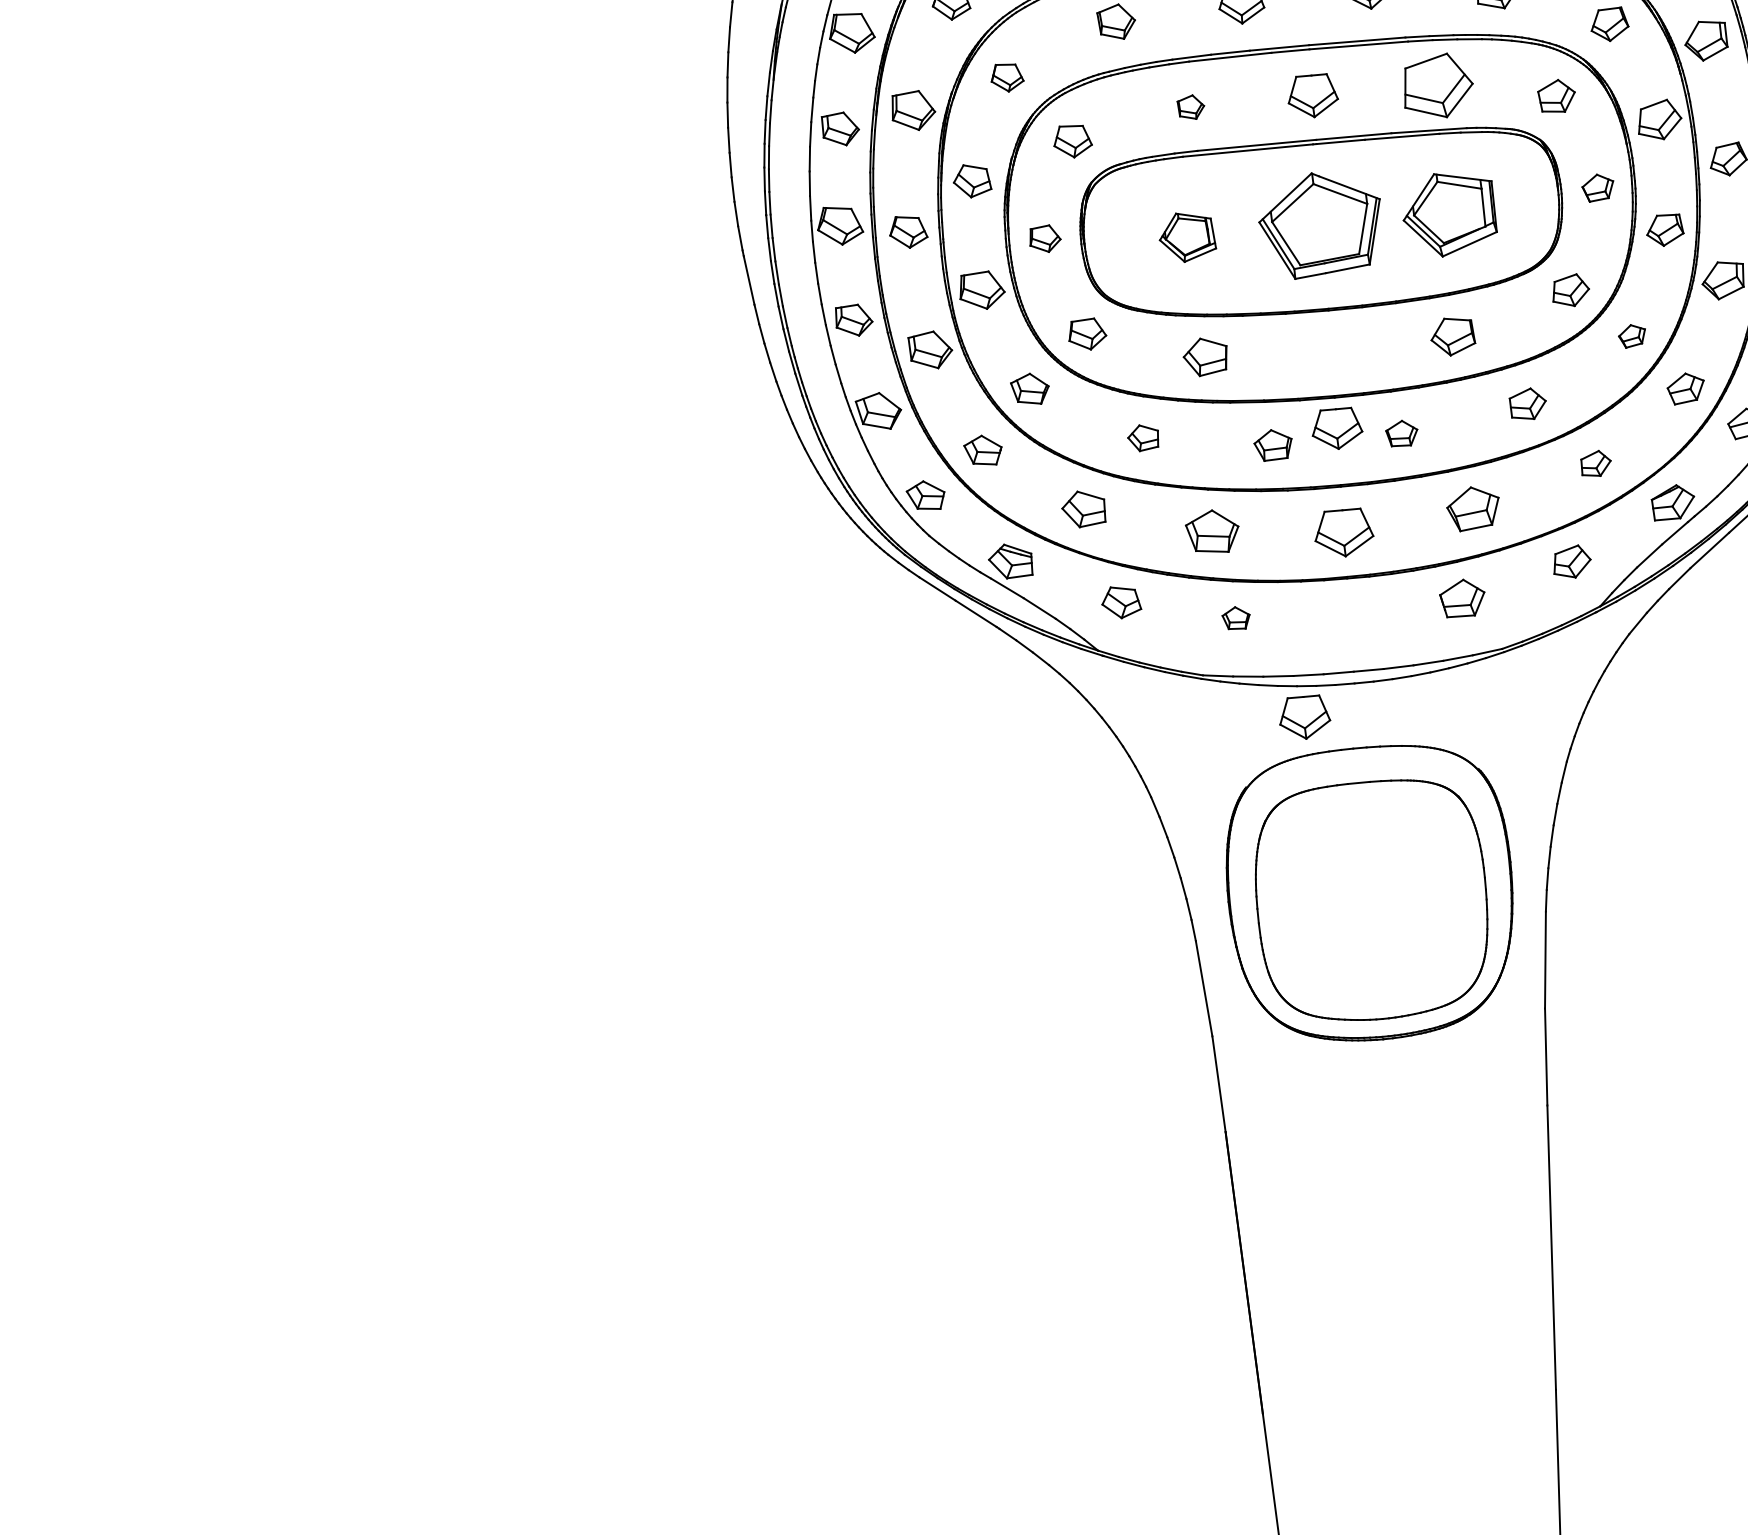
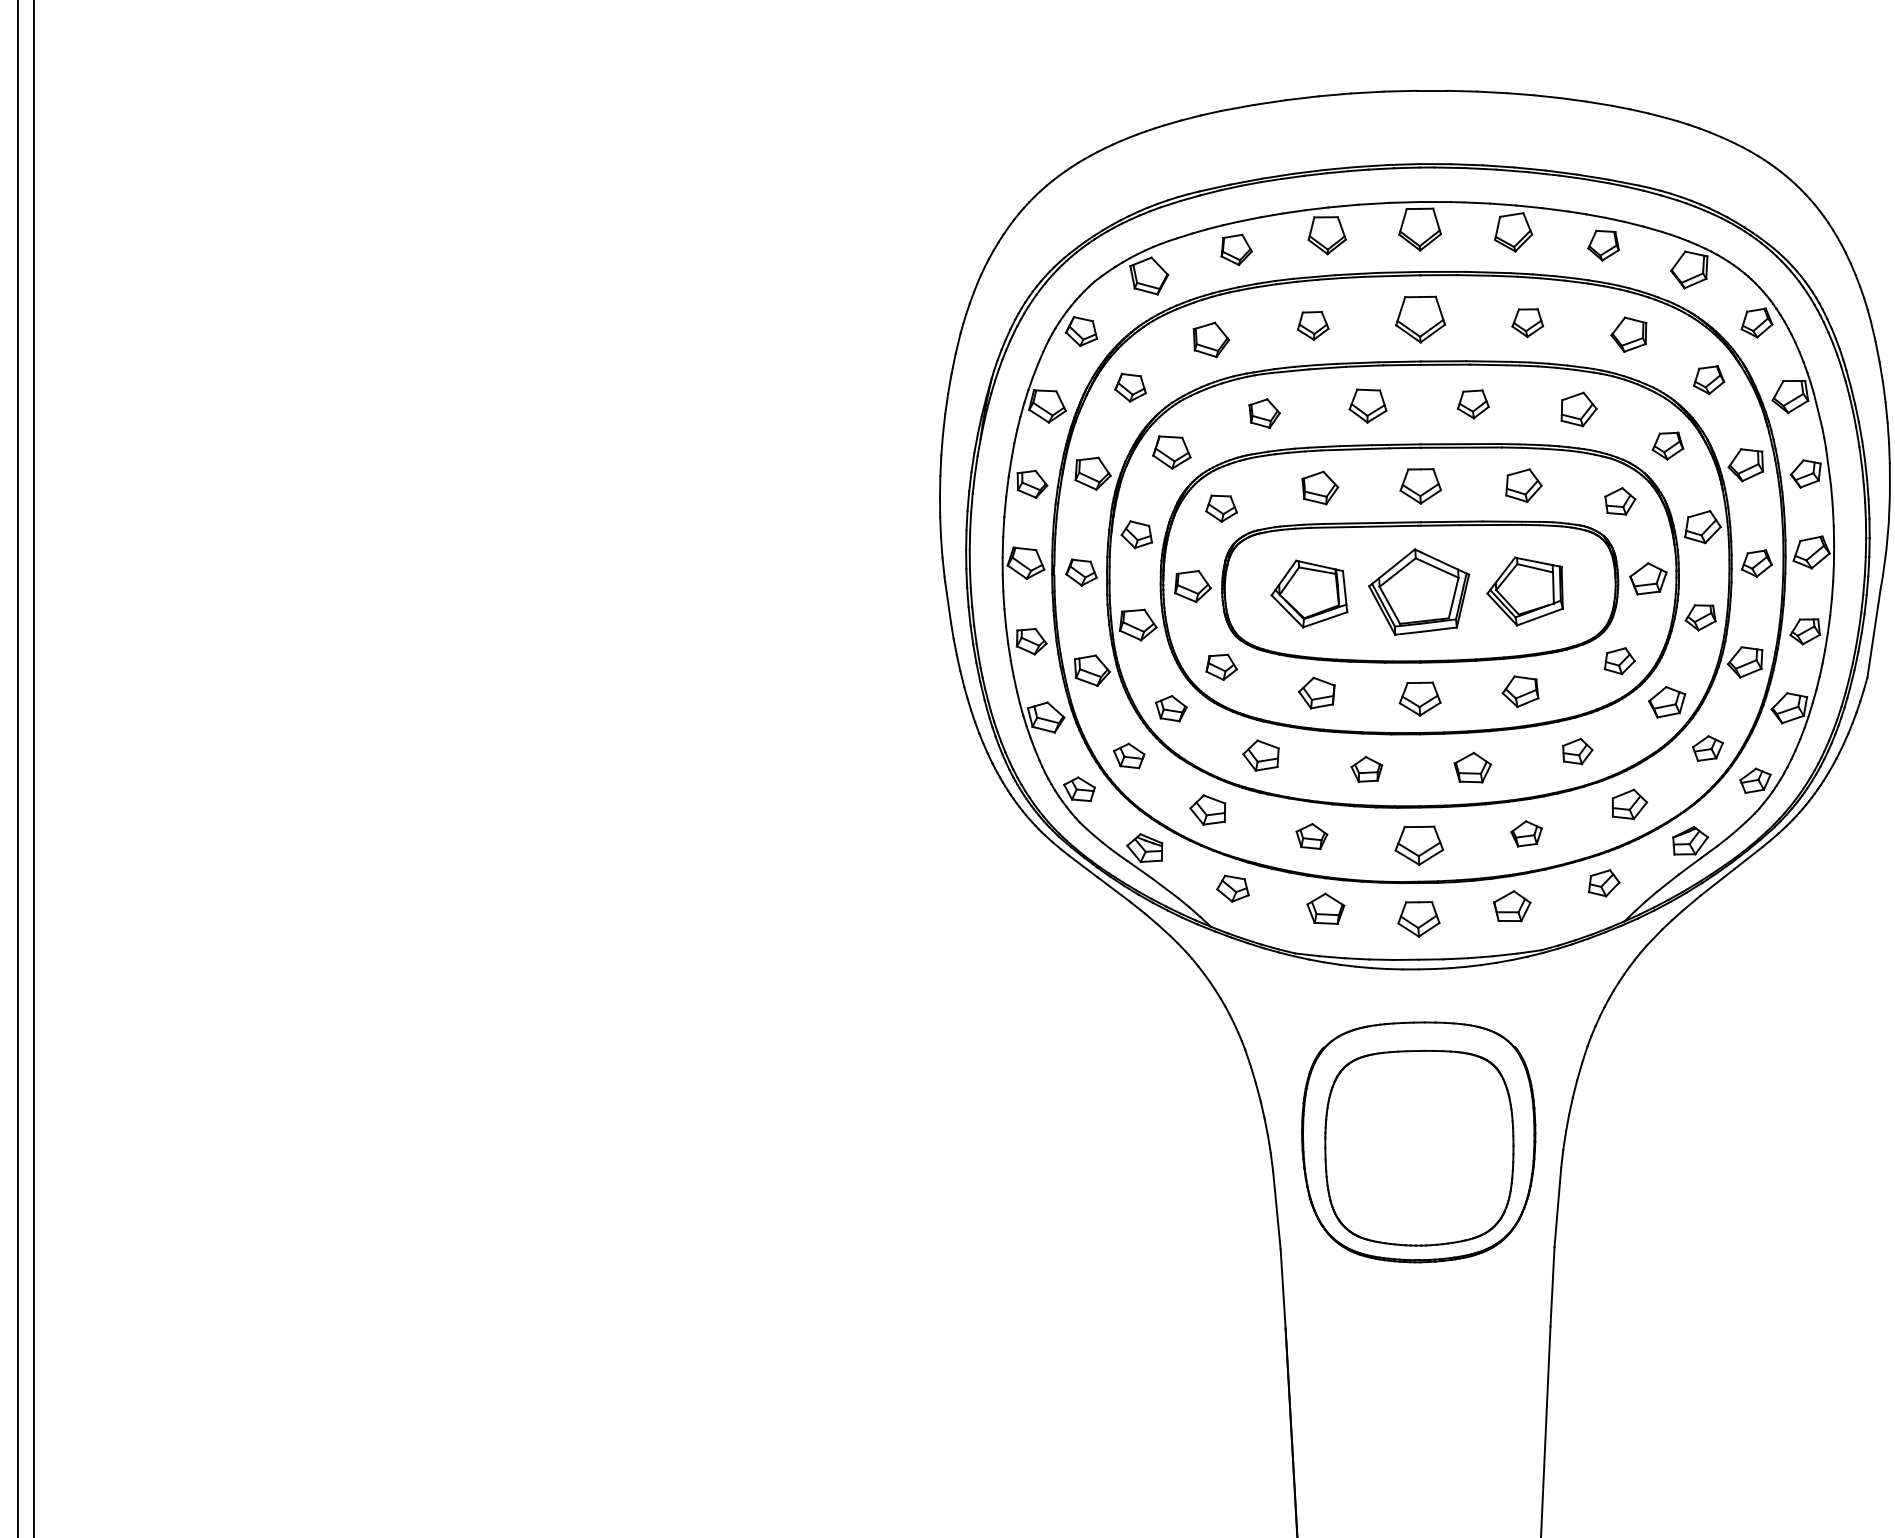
part: (1006, 77) -> (1171, 452), size x1.43
part: (1437, 85) -> (1523, 485), size x0.62
part: (1191, 106) -> (1320, 487), size x1.67
part: (1598, 187) -> (1648, 578), size x1.43
part: (1187, 236) -> (1309, 593), size x1.67
part: (1044, 238) -> (1192, 586), size x1.43
part: (1632, 336) -> (1667, 702), size x1.67
part: (1336, 428) -> (1419, 698), moved
part: (1401, 433) -> (1472, 767), size x1.43
part: (1142, 437) -> (1260, 755), size x1.43
part: (1595, 463) -> (1629, 804), size x1.43
part: (1473, 508) -> (1526, 833), size x0.71
part: (1212, 531) -> (1311, 836), size x0.71
part: (1235, 617) -> (1325, 908), size x1.67
part: (1304, 717) -> (1418, 919), moved

